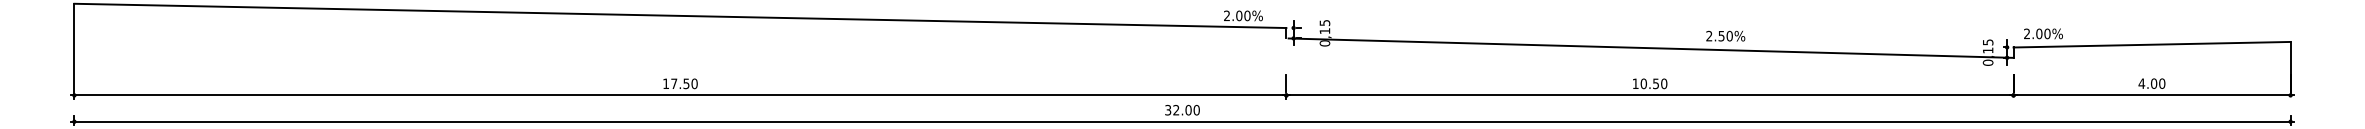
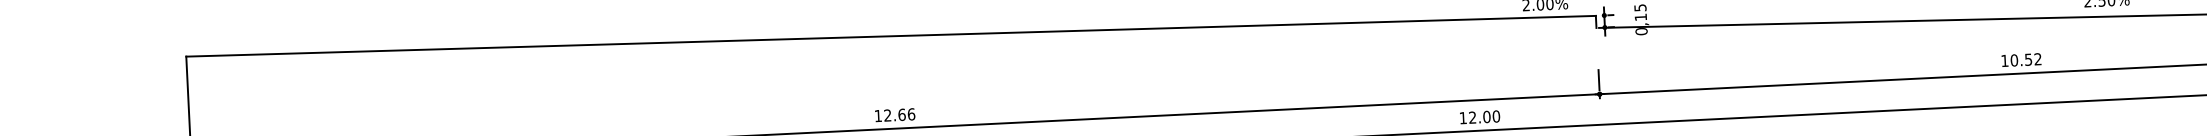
text: (684, 83) -> (899, 114), 17.50 -> 12.66
text: (1664, 83) -> (2038, 58), 10.50 -> 10.52
text: (1168, 109) -> (1463, 117), 32.00 -> 12.00

